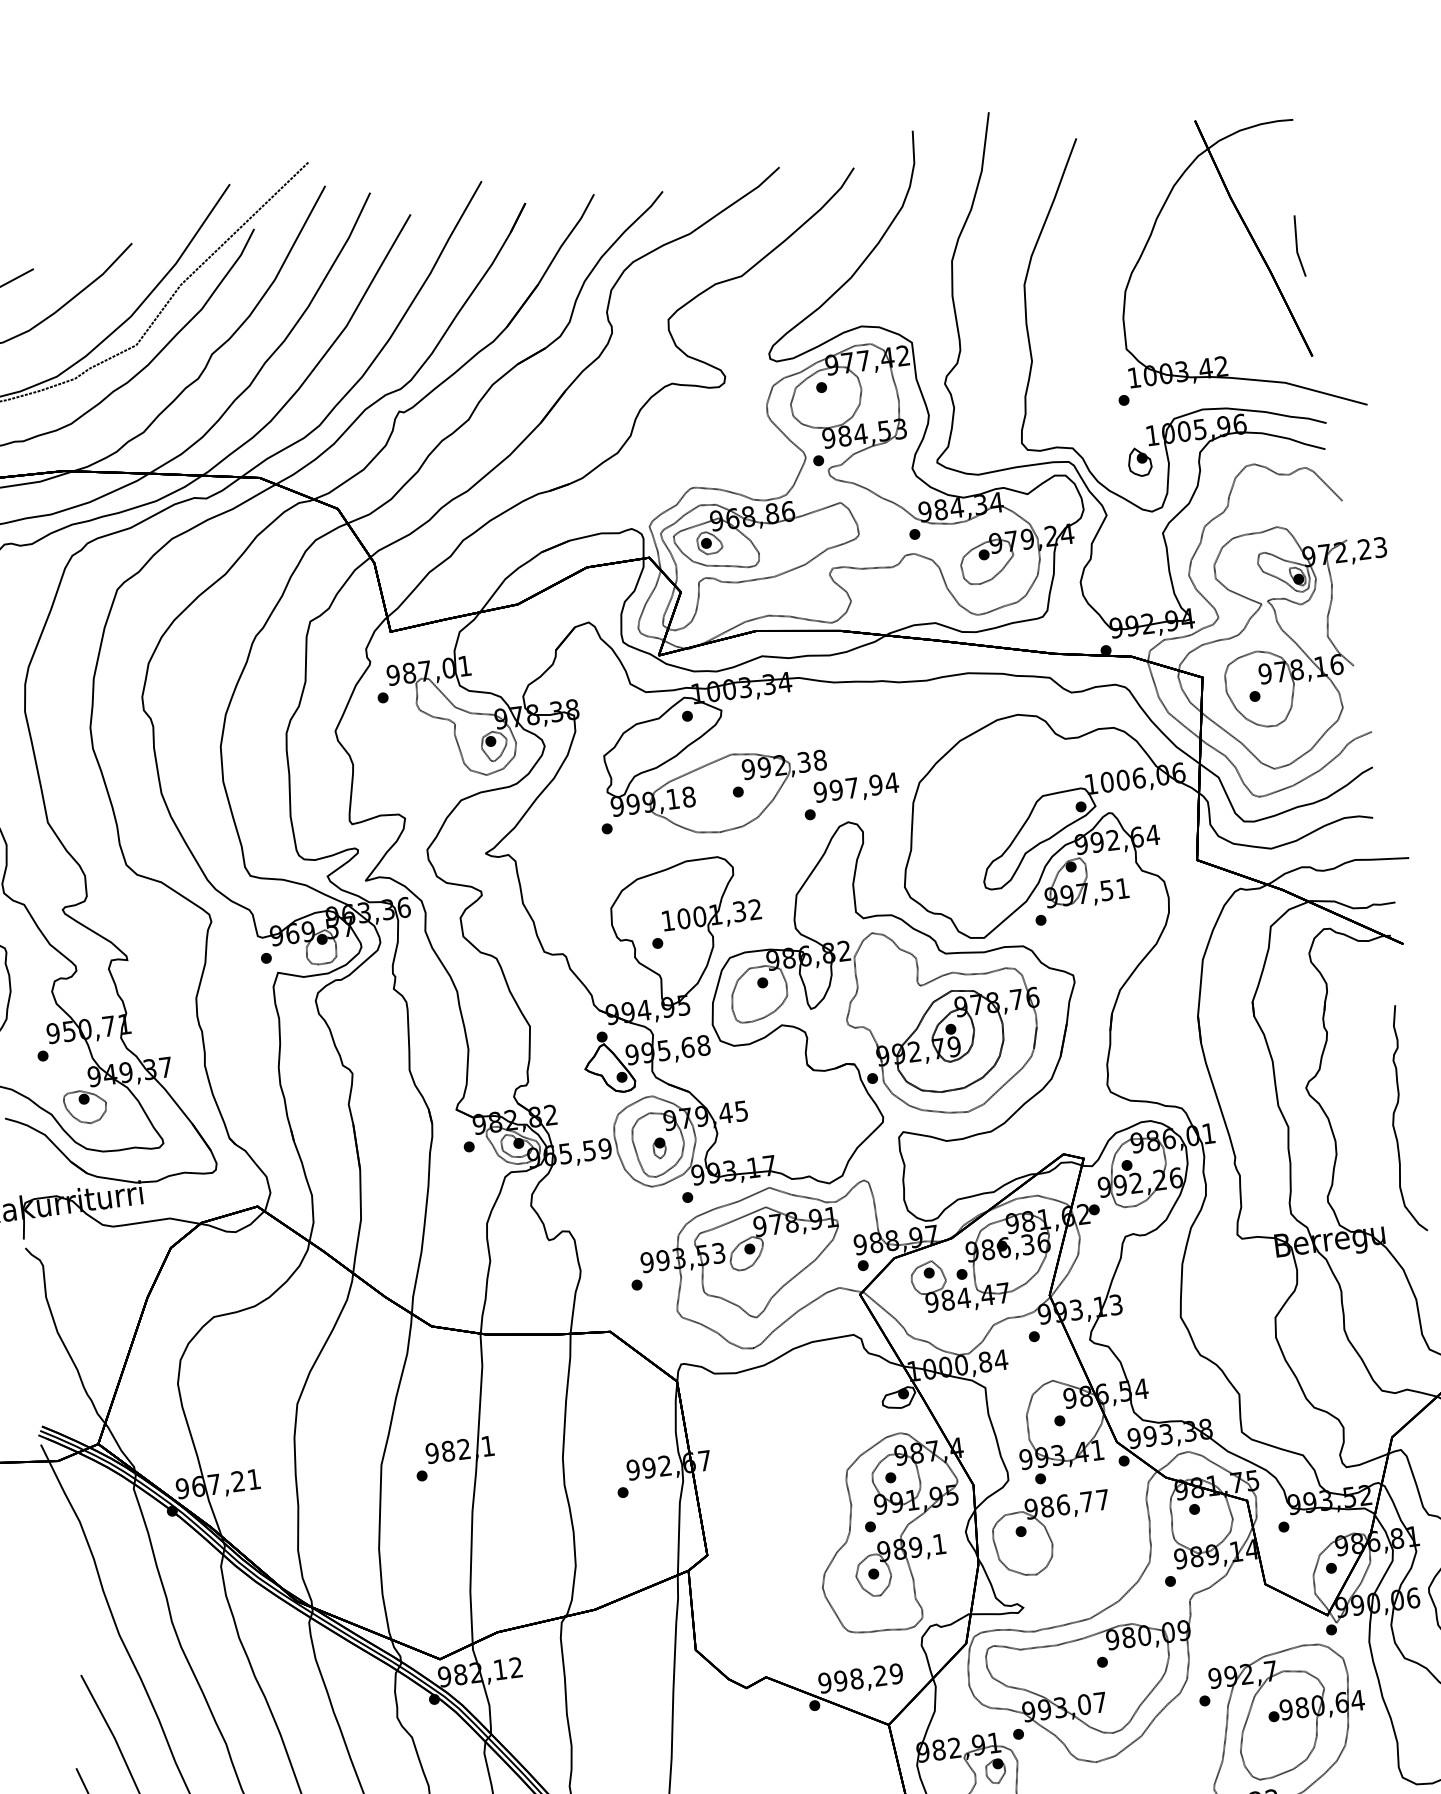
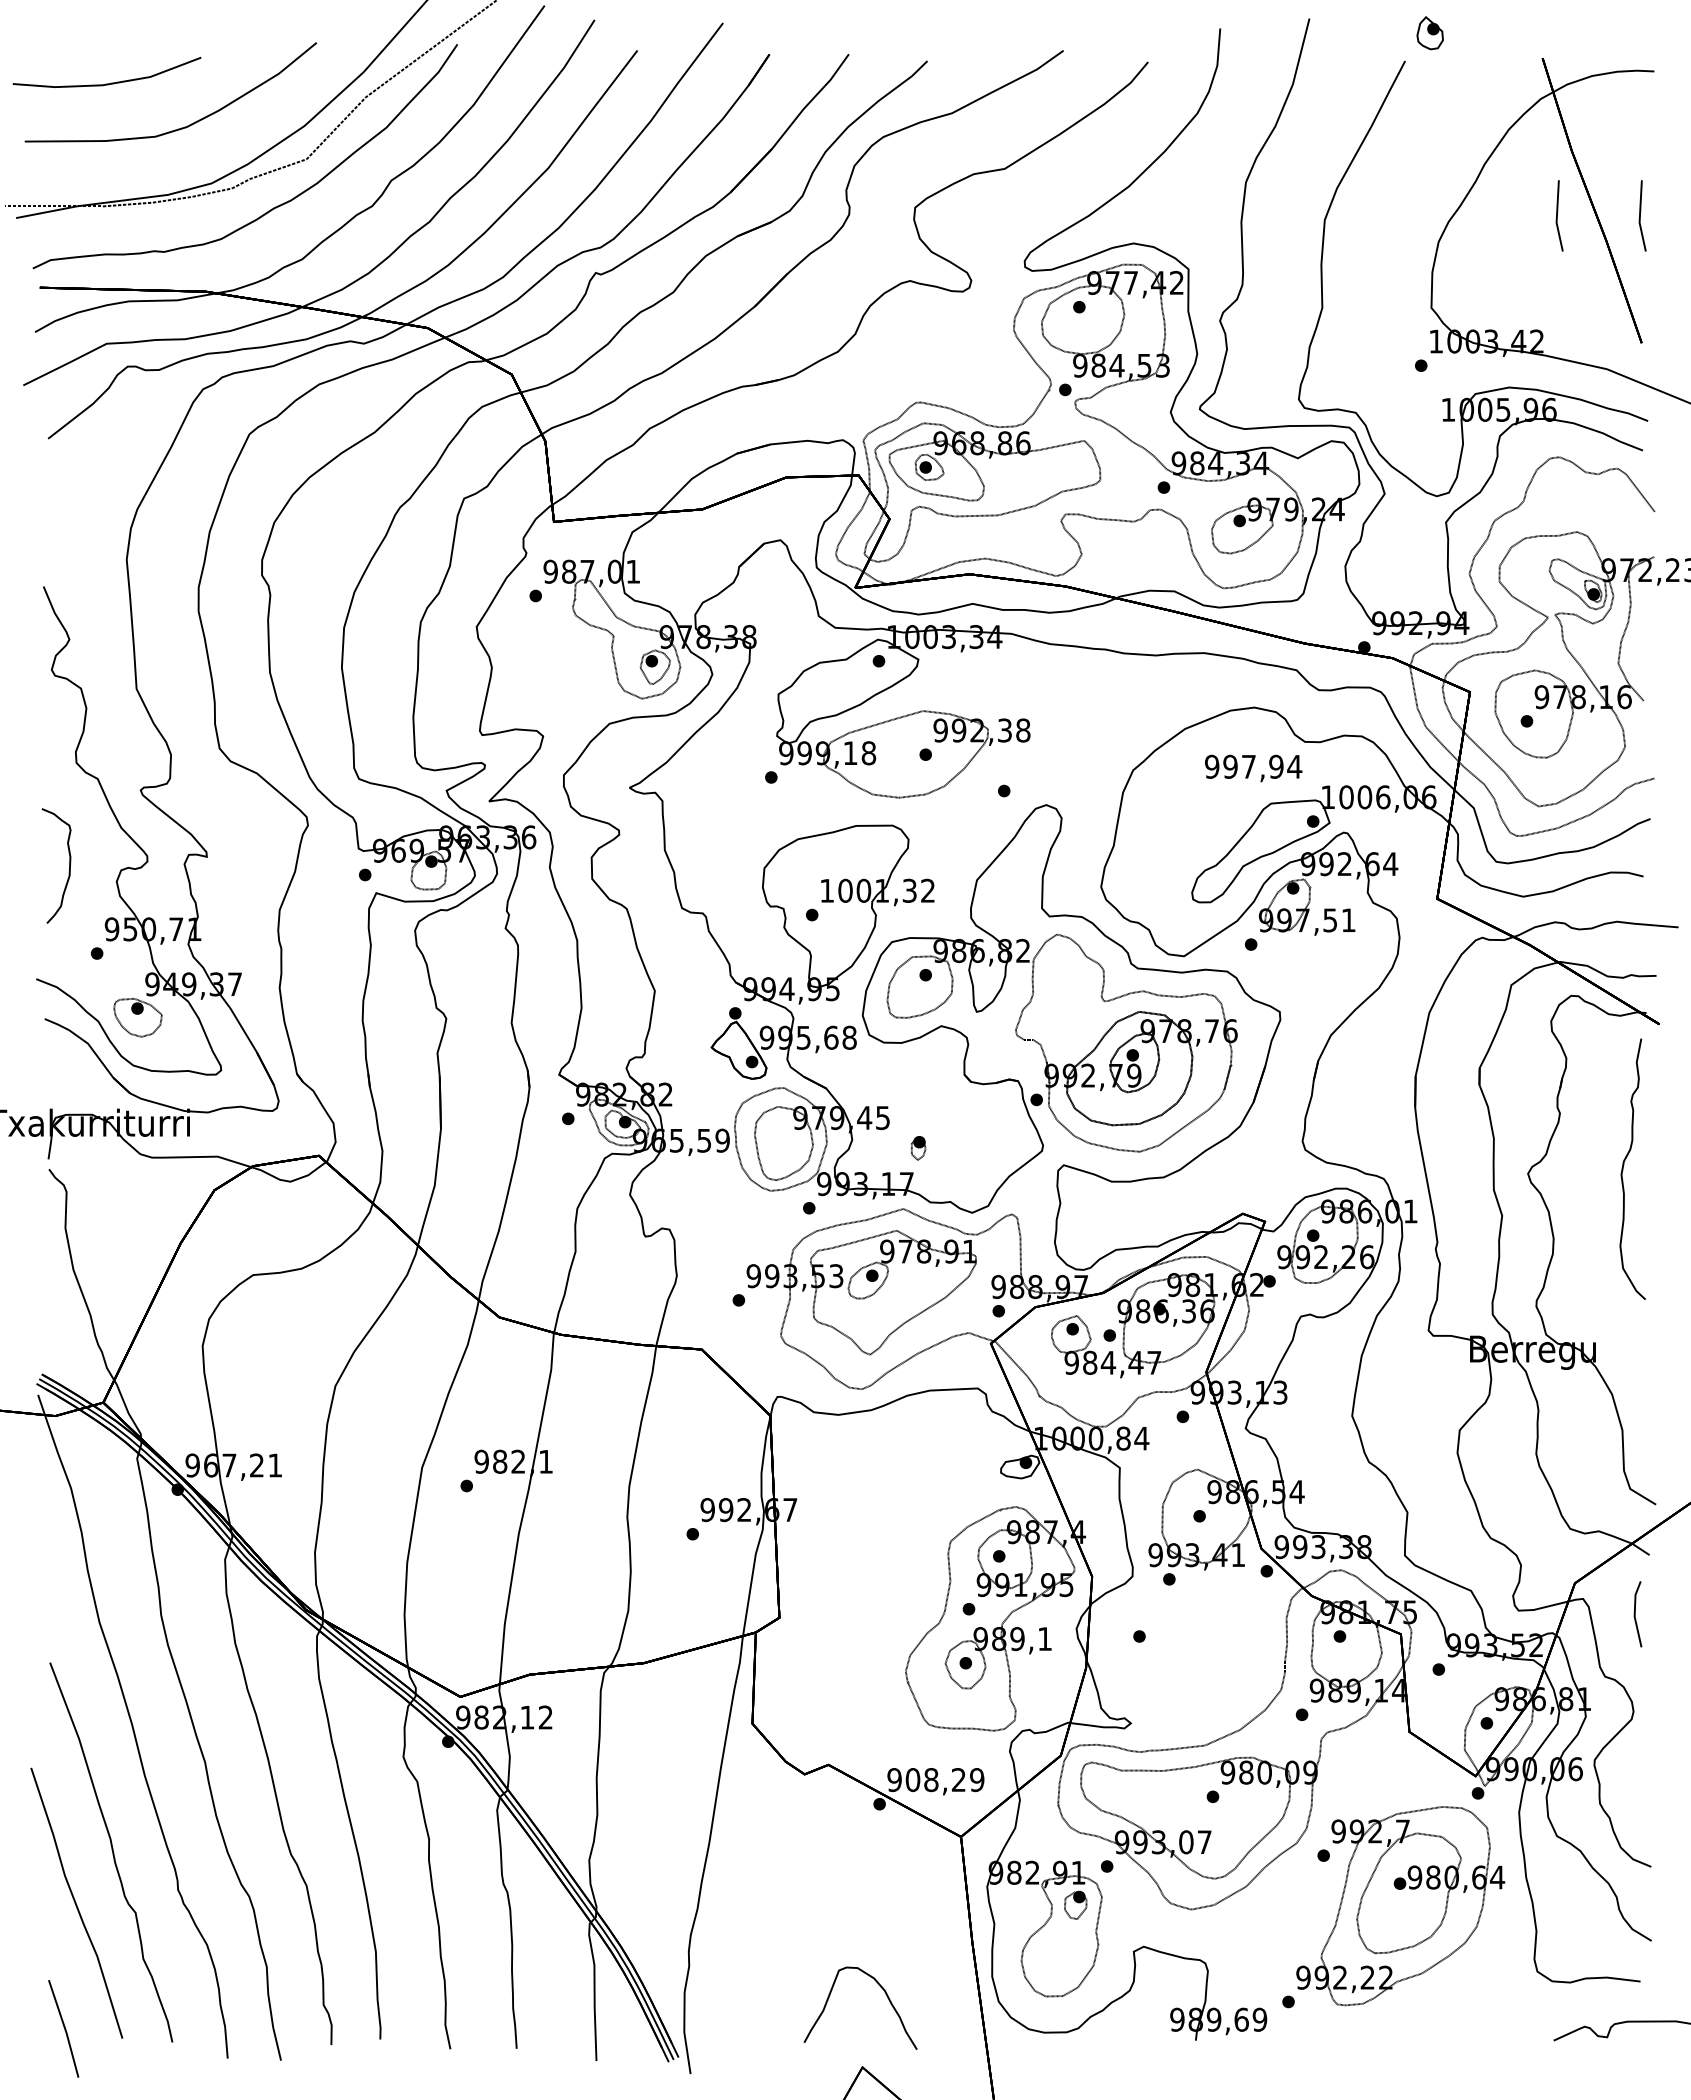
line: (1225, 255) -> (1557, 215), added
part: (1139, 462) -> (1429, 33), moved
text: (856, 789) -> (1253, 768), moved
curve: (1394, 1116) -> (1624, 1165), moved
part: (659, 1148) -> (918, 1148), moved
part: (1052, 1534) -> (1174, 1644), removed
text: (840, 1681) -> (912, 1780), 998,29 -> 908,29

